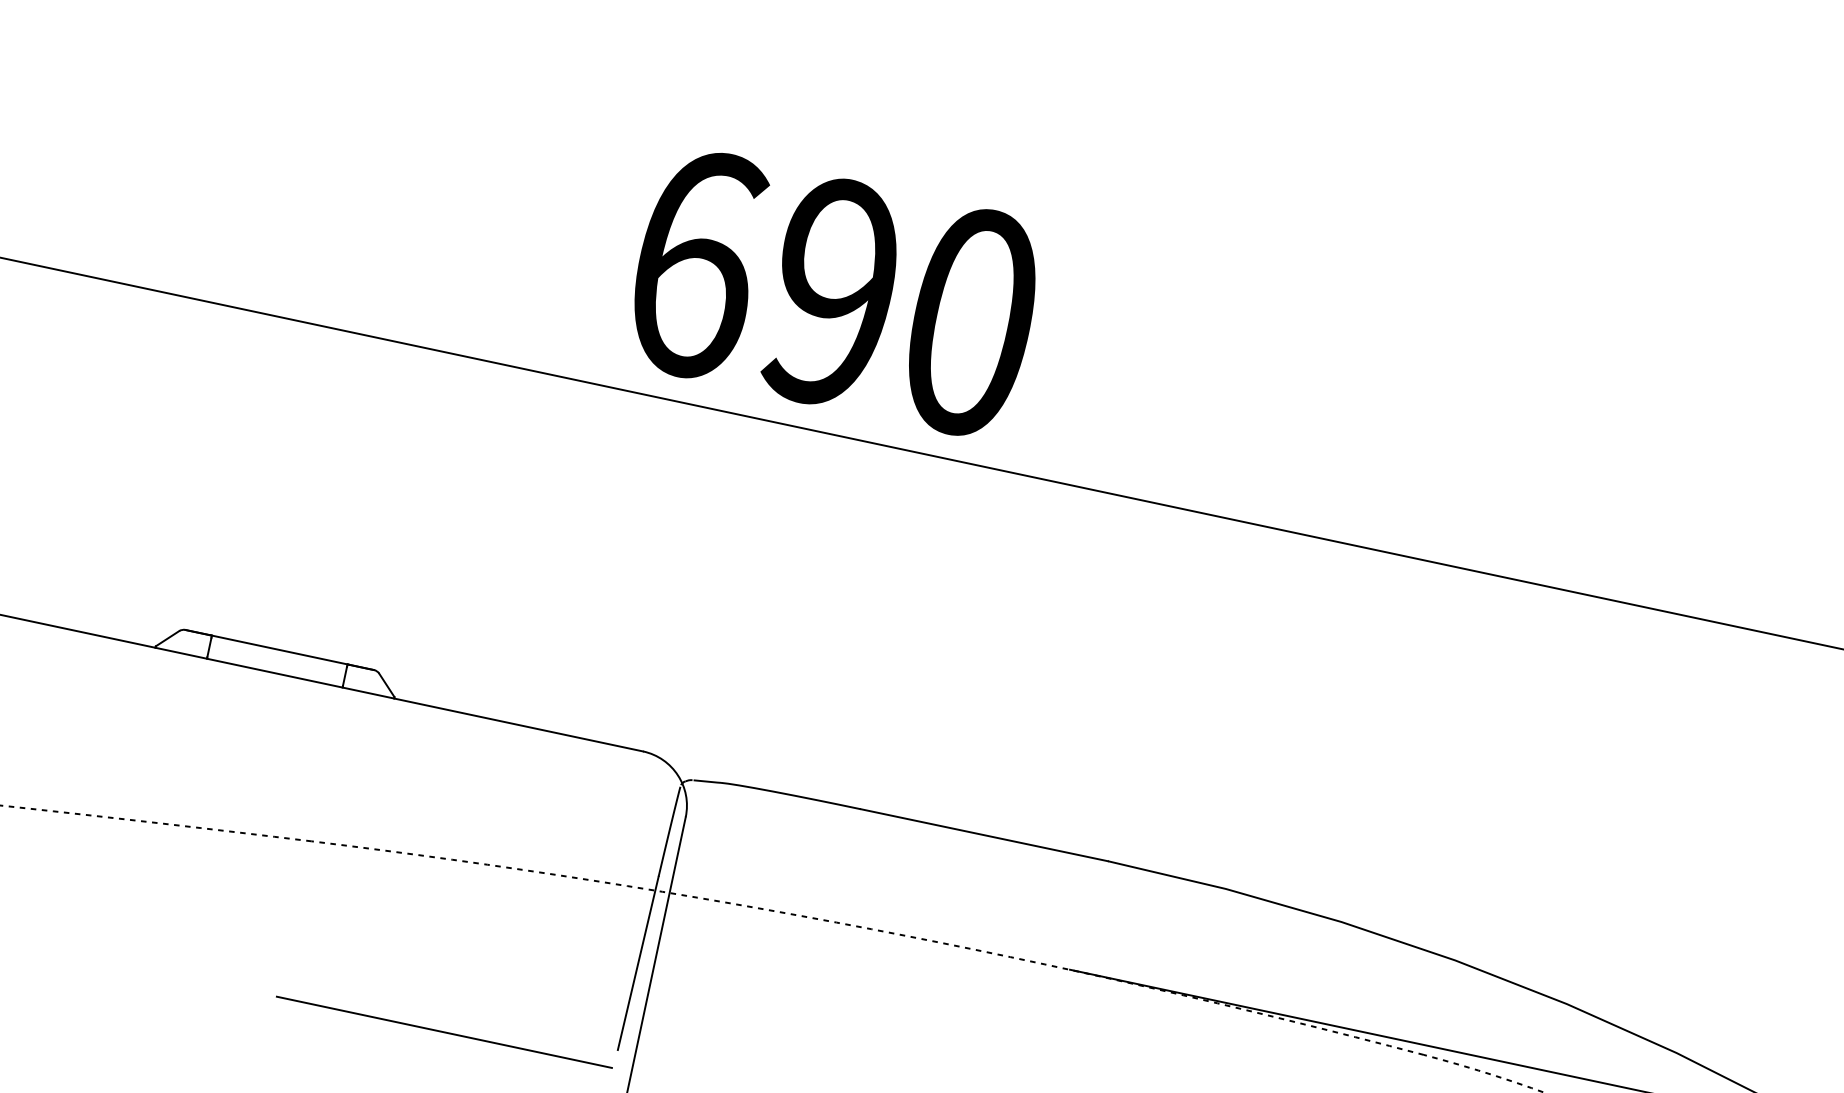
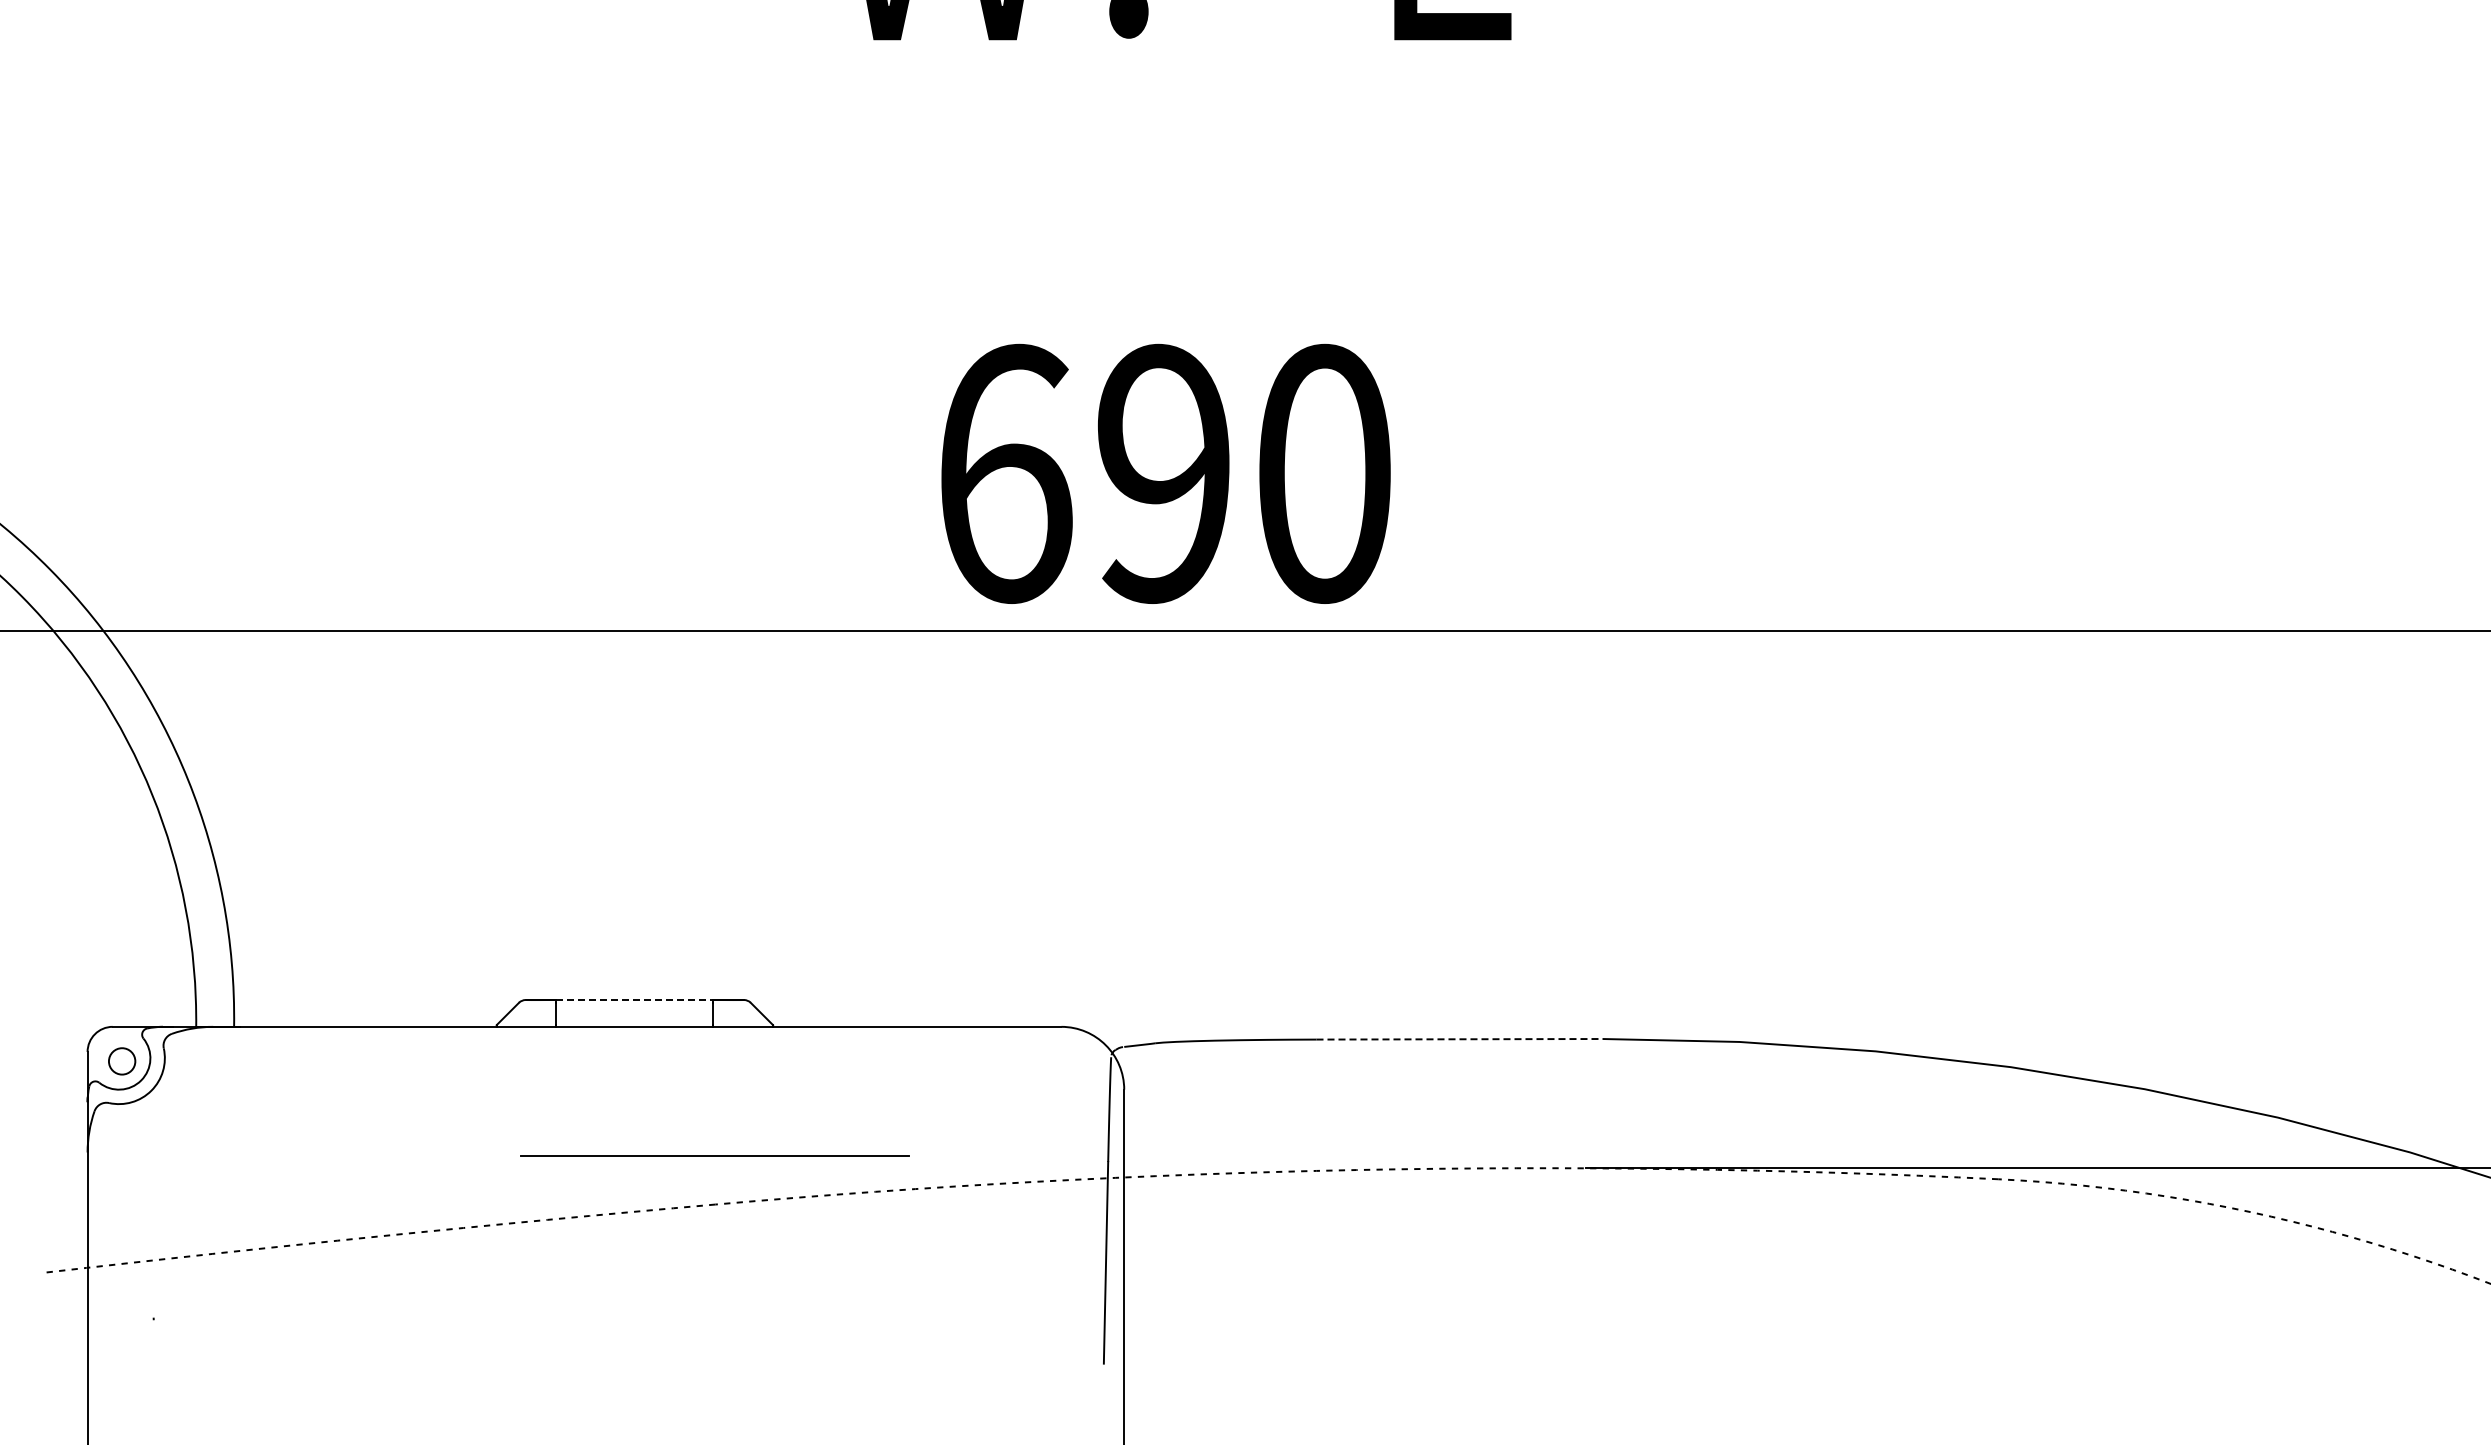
line: (279, 650) -> (634, 1000), solid -> dashed
line: (985, 835) -> (1460, 1039), solid -> dashed
line: (443, 1031) -> (714, 1155), moved

